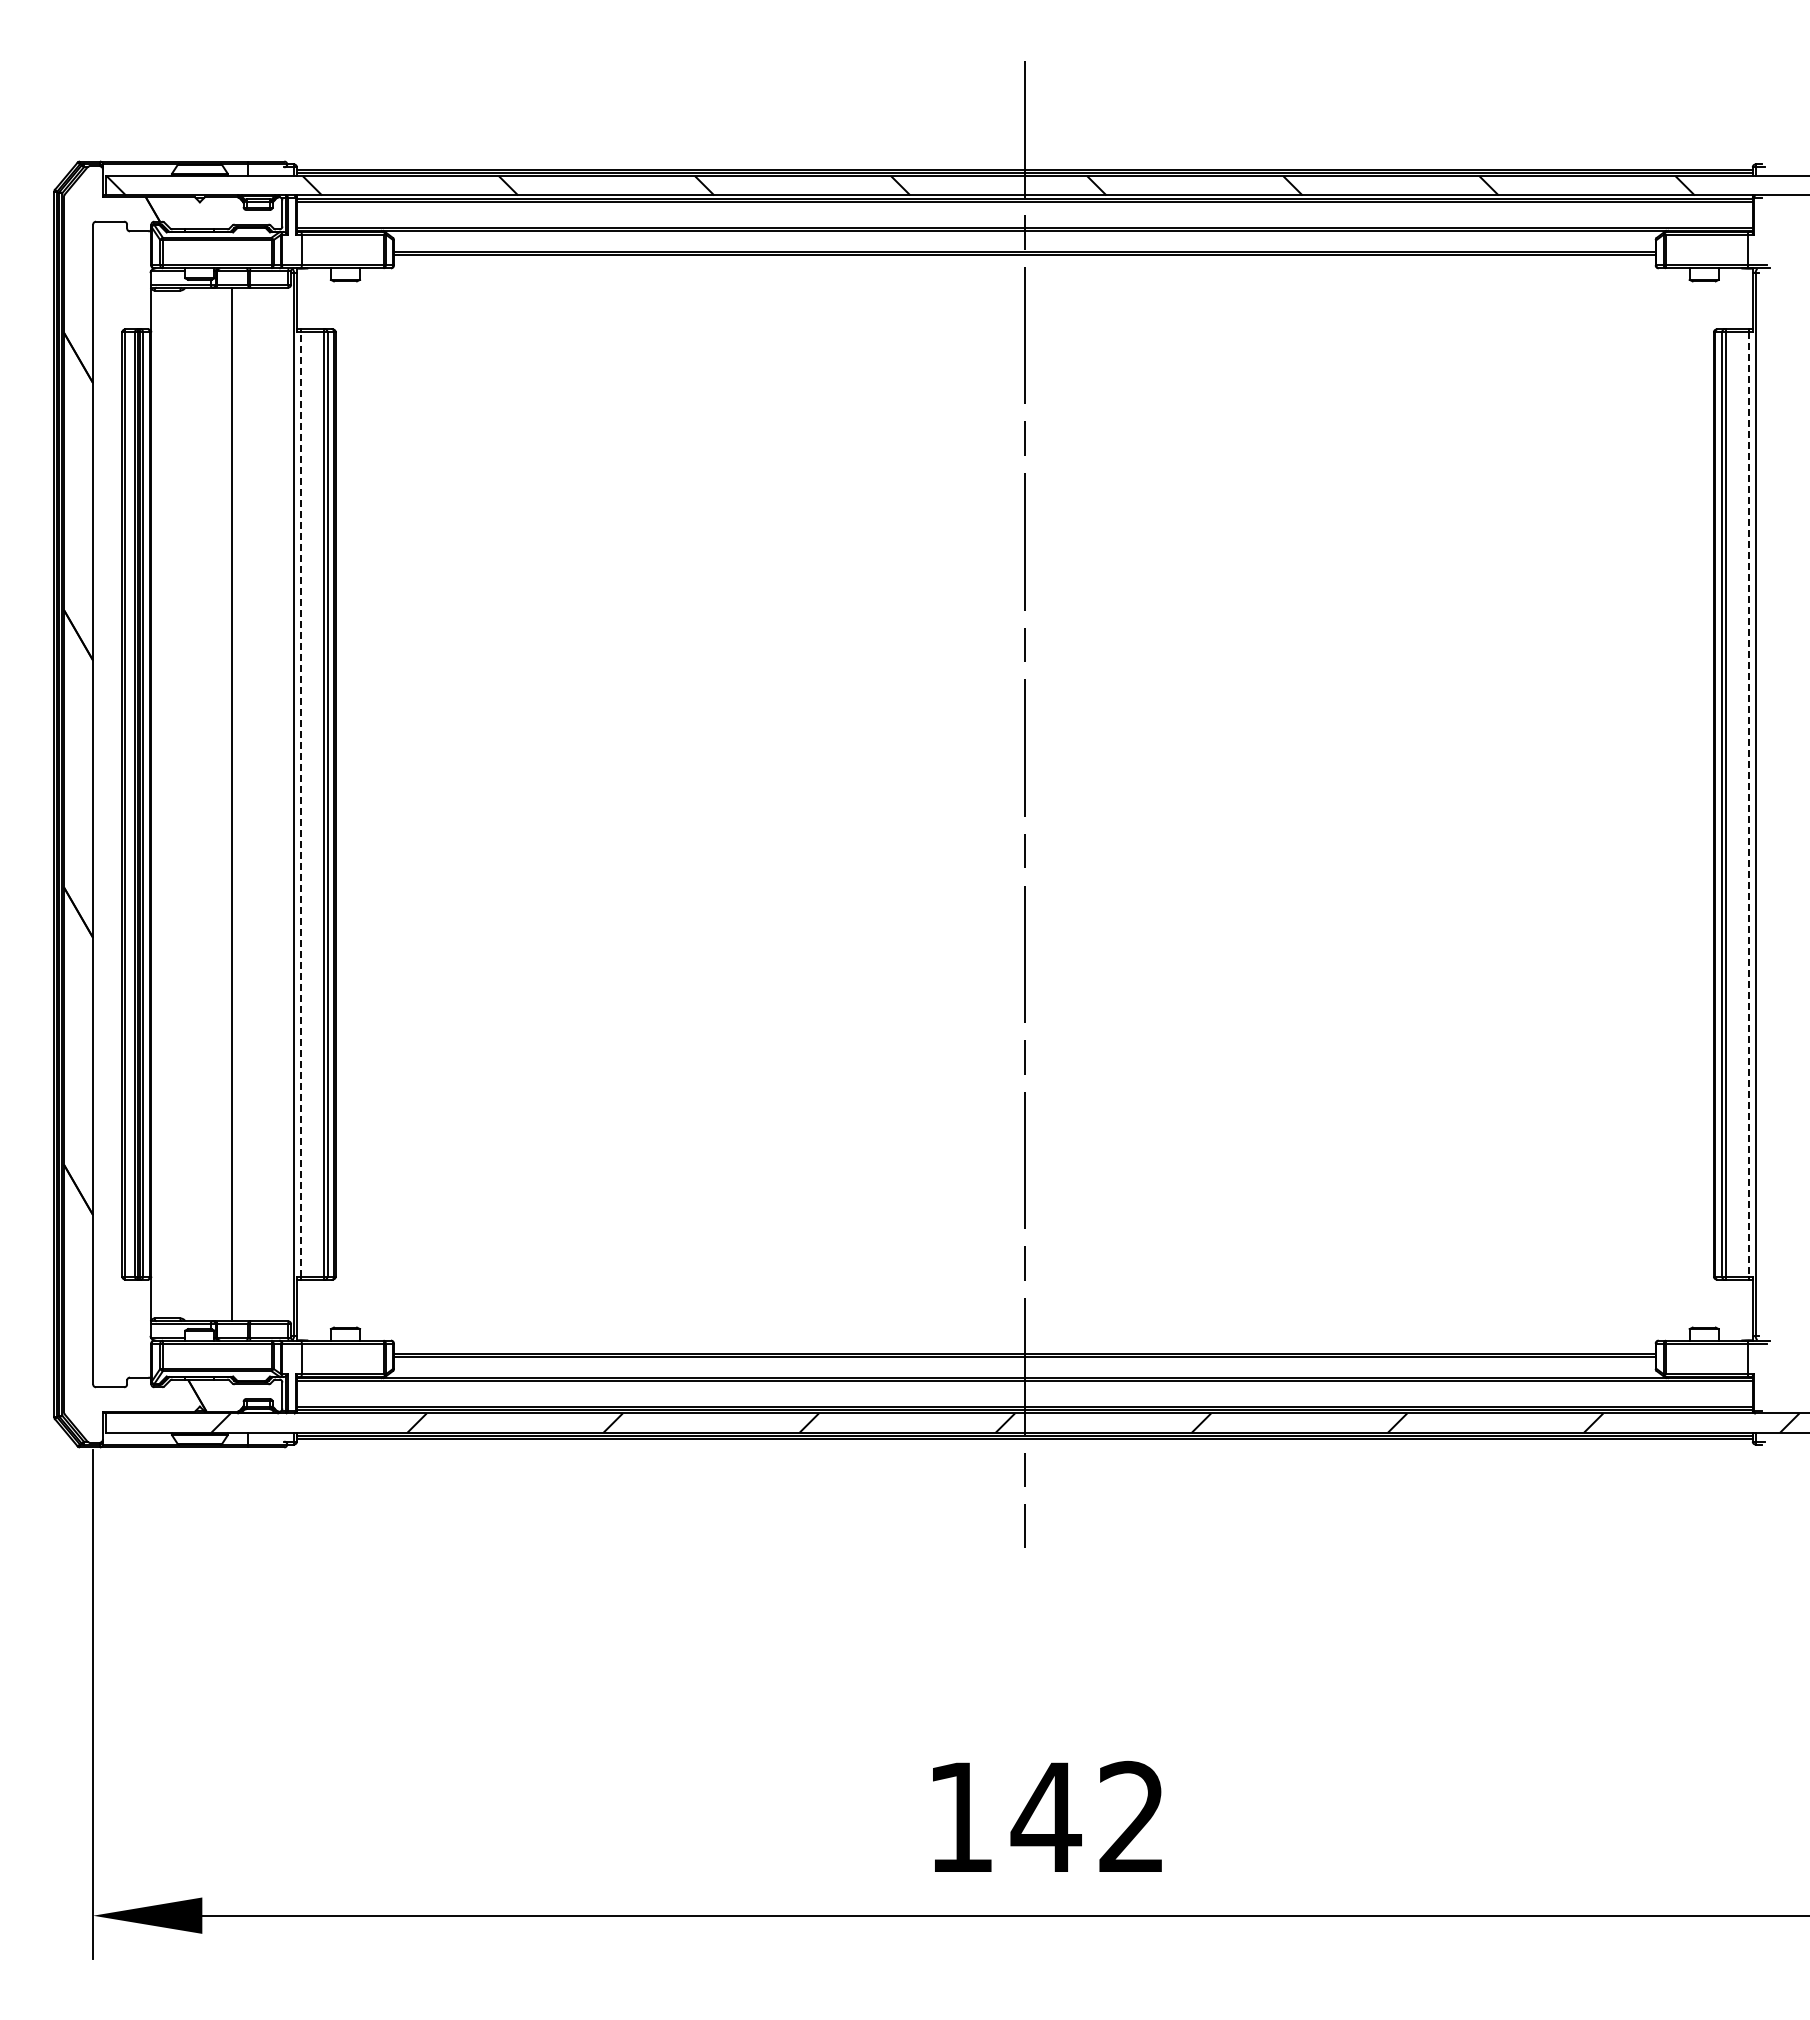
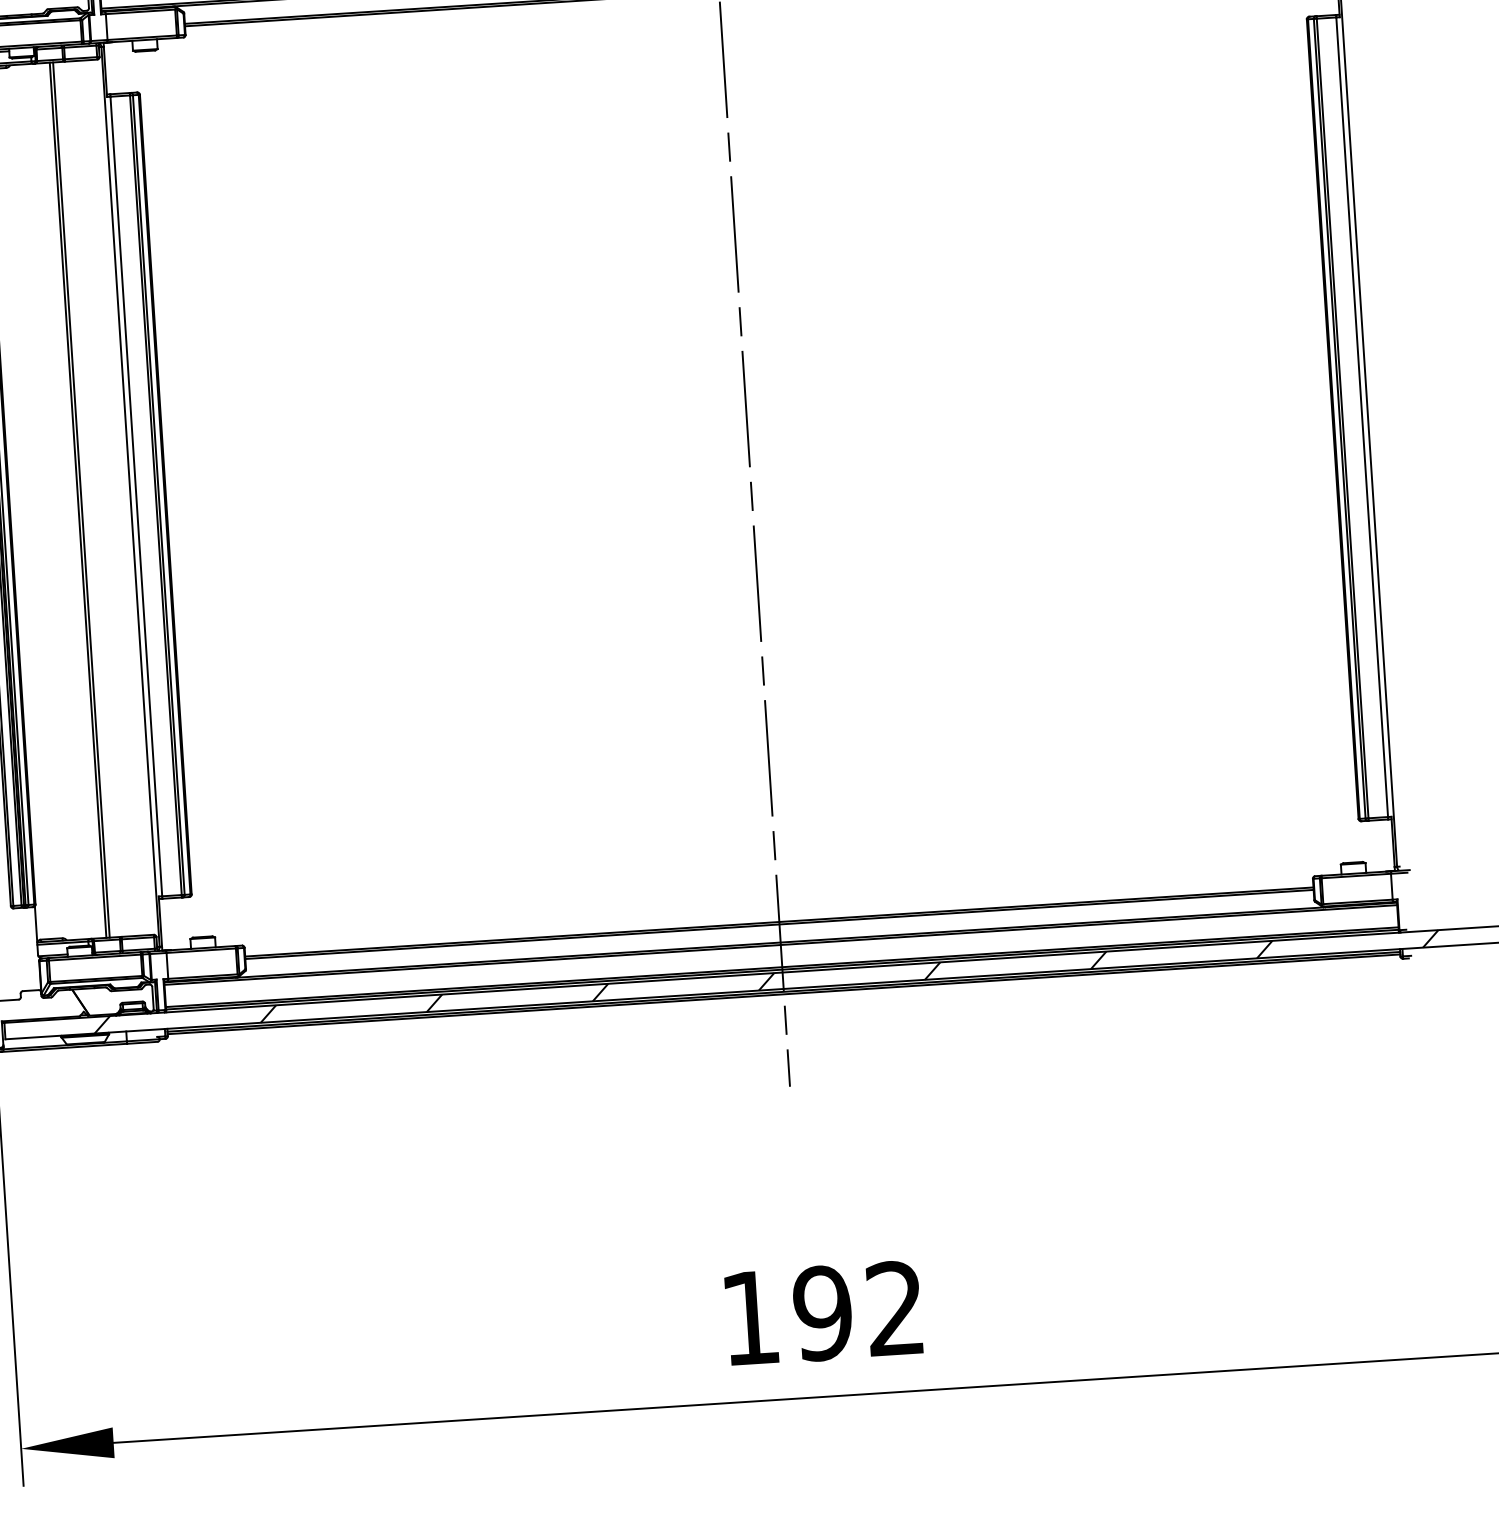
line: (300, 803) -> (135, 495), dashed -> solid
line: (236, 804) -> (81, 500), added
line: (1748, 804) -> (1362, 417), dashed -> solid
text: (1045, 1817) -> (822, 1313), 142 -> 192

